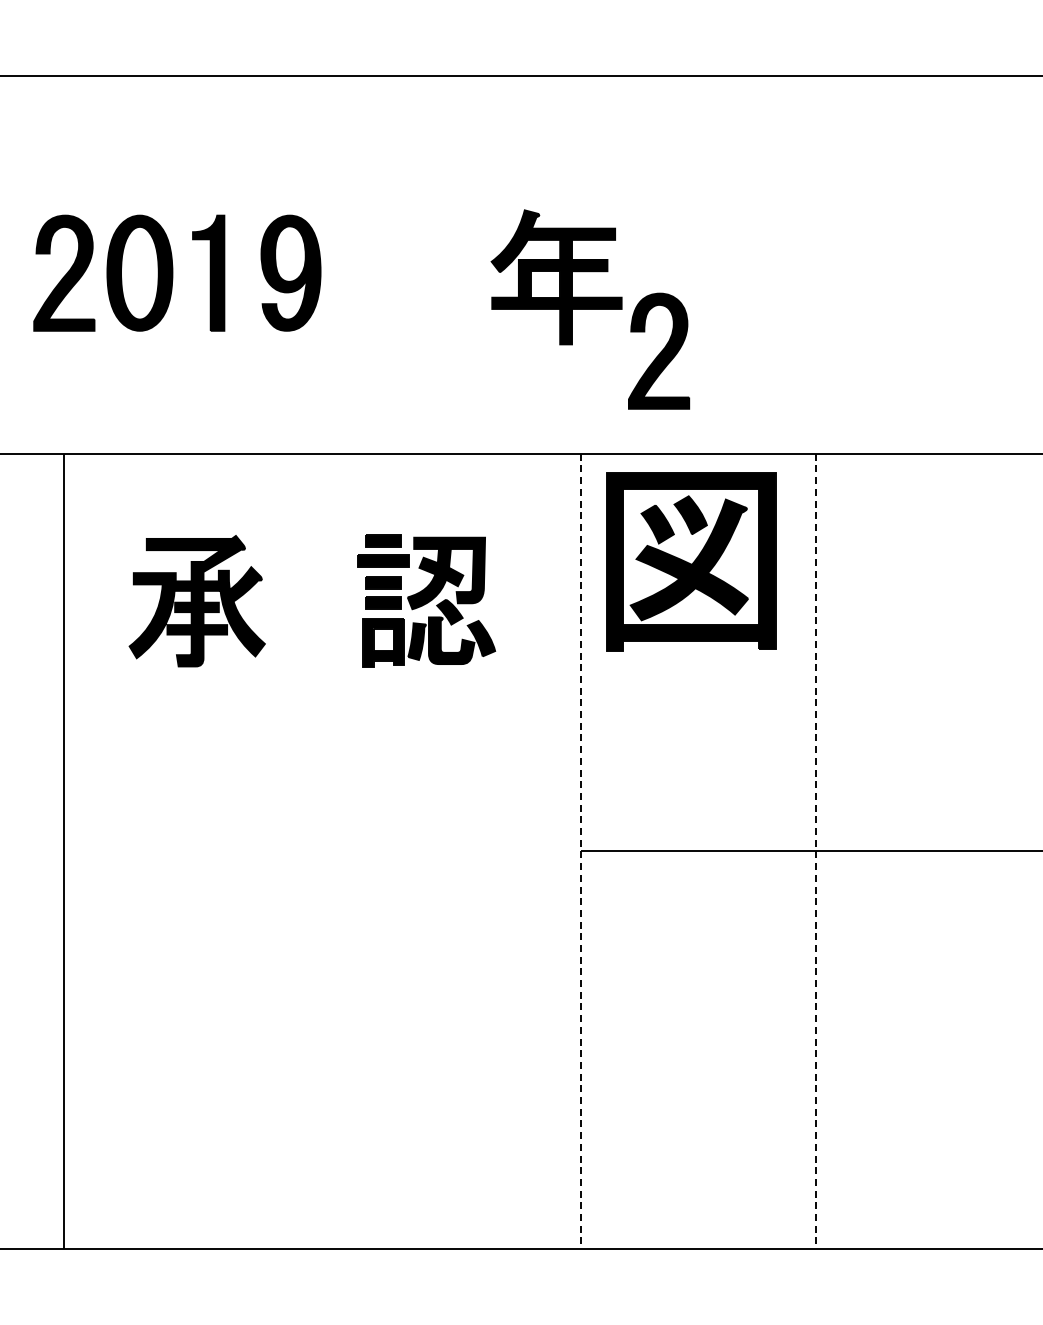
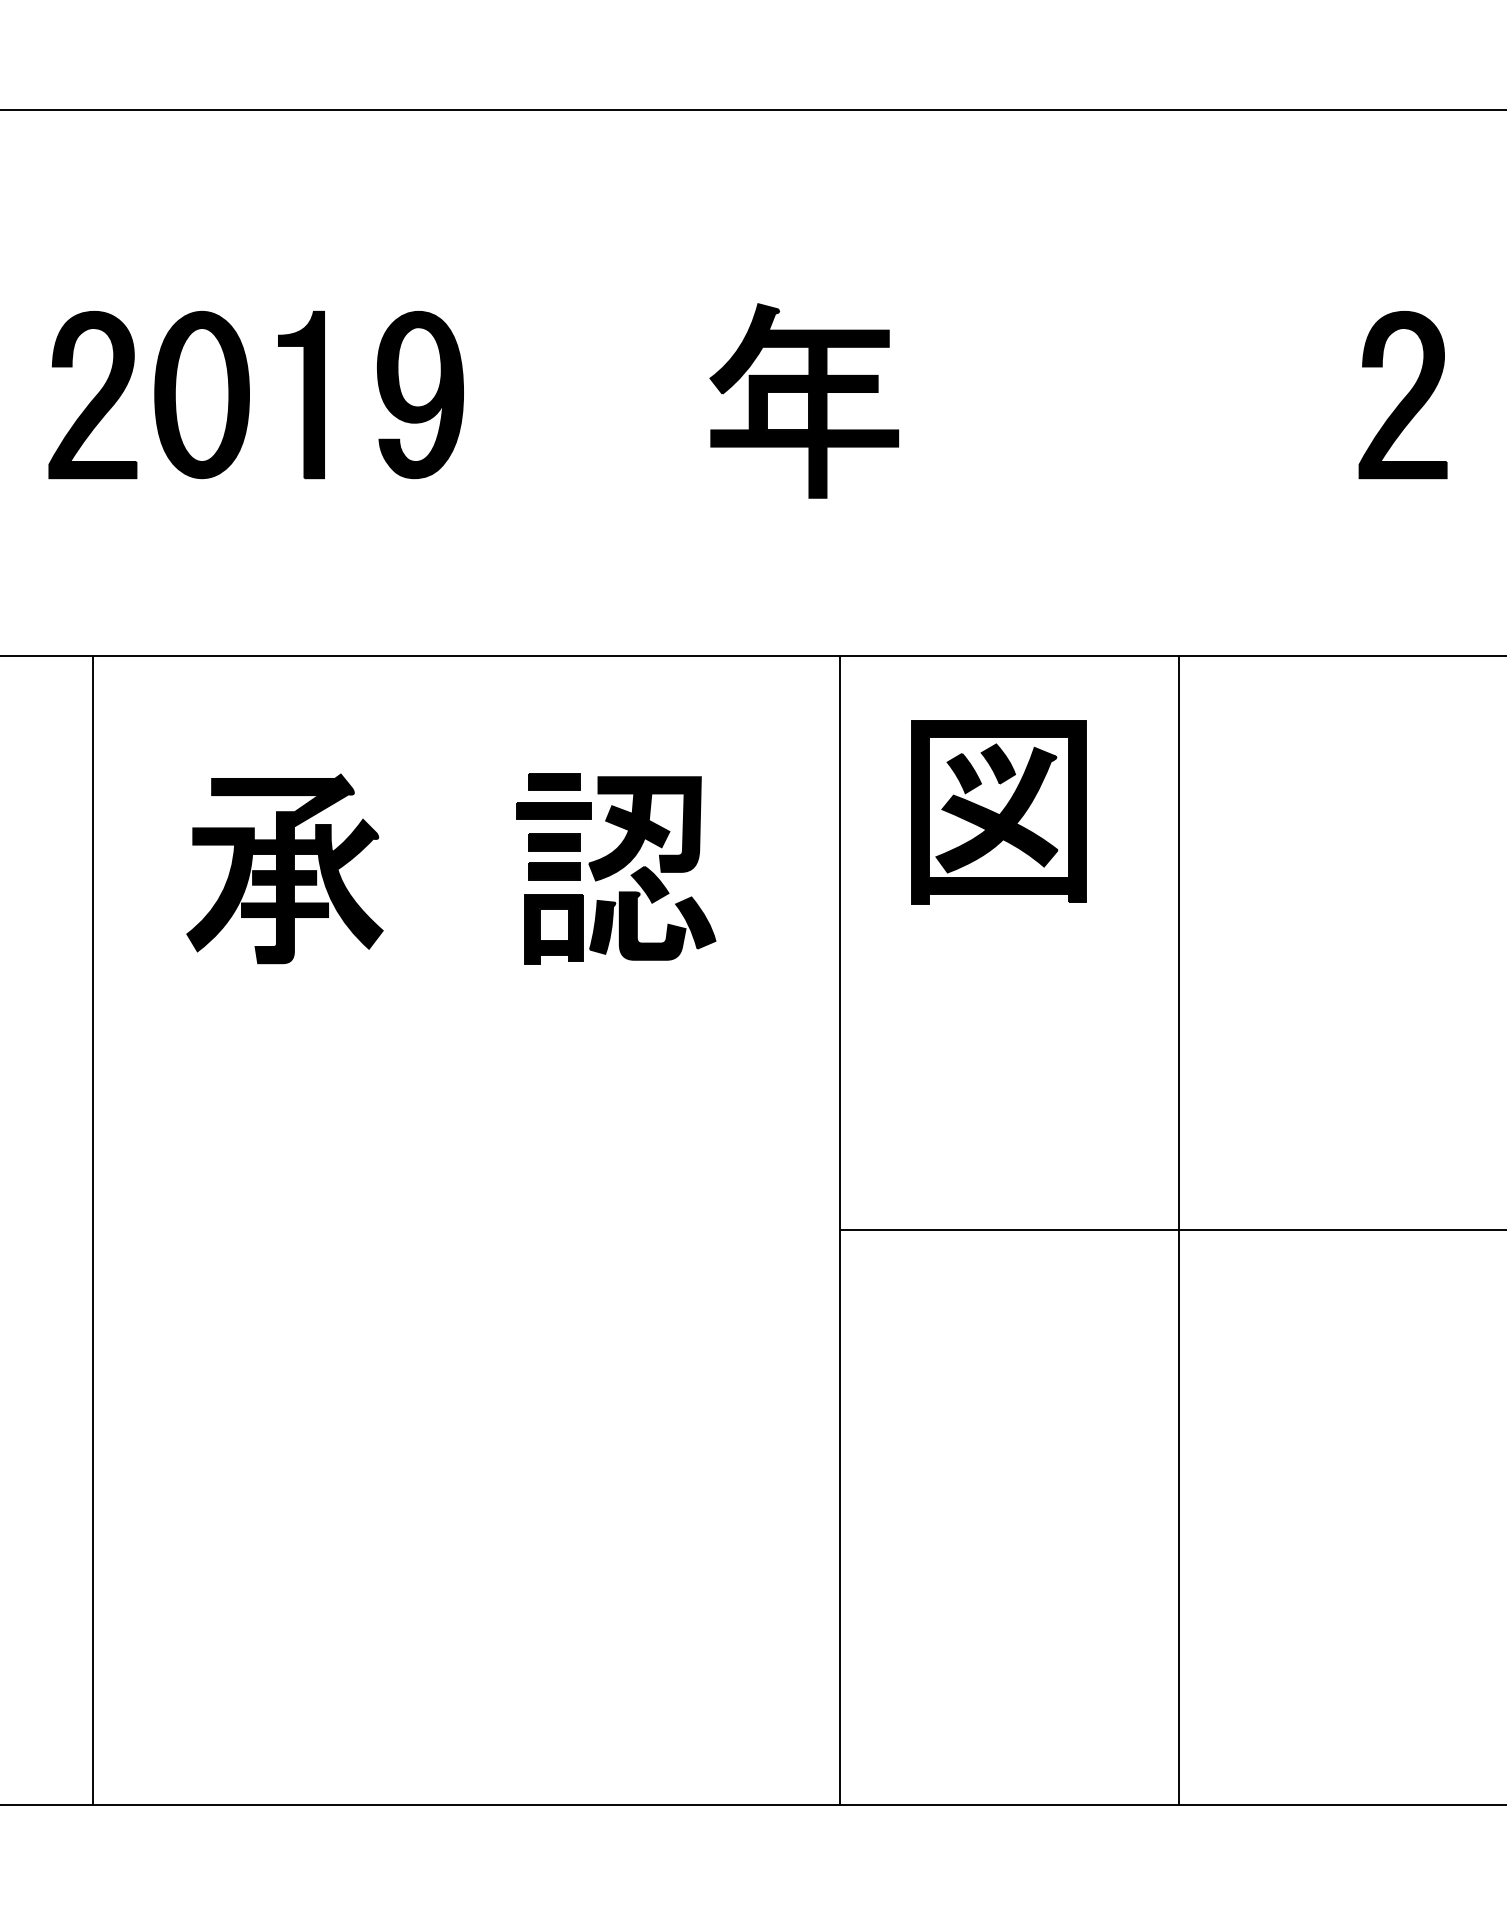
part: (659, 350) -> (1403, 393), moved
part: (691, 561) -> (999, 811), size x0.71
line: (581, 851) -> (840, 1230), dashed -> solid
line: (816, 851) -> (1179, 1230), dashed -> solid

